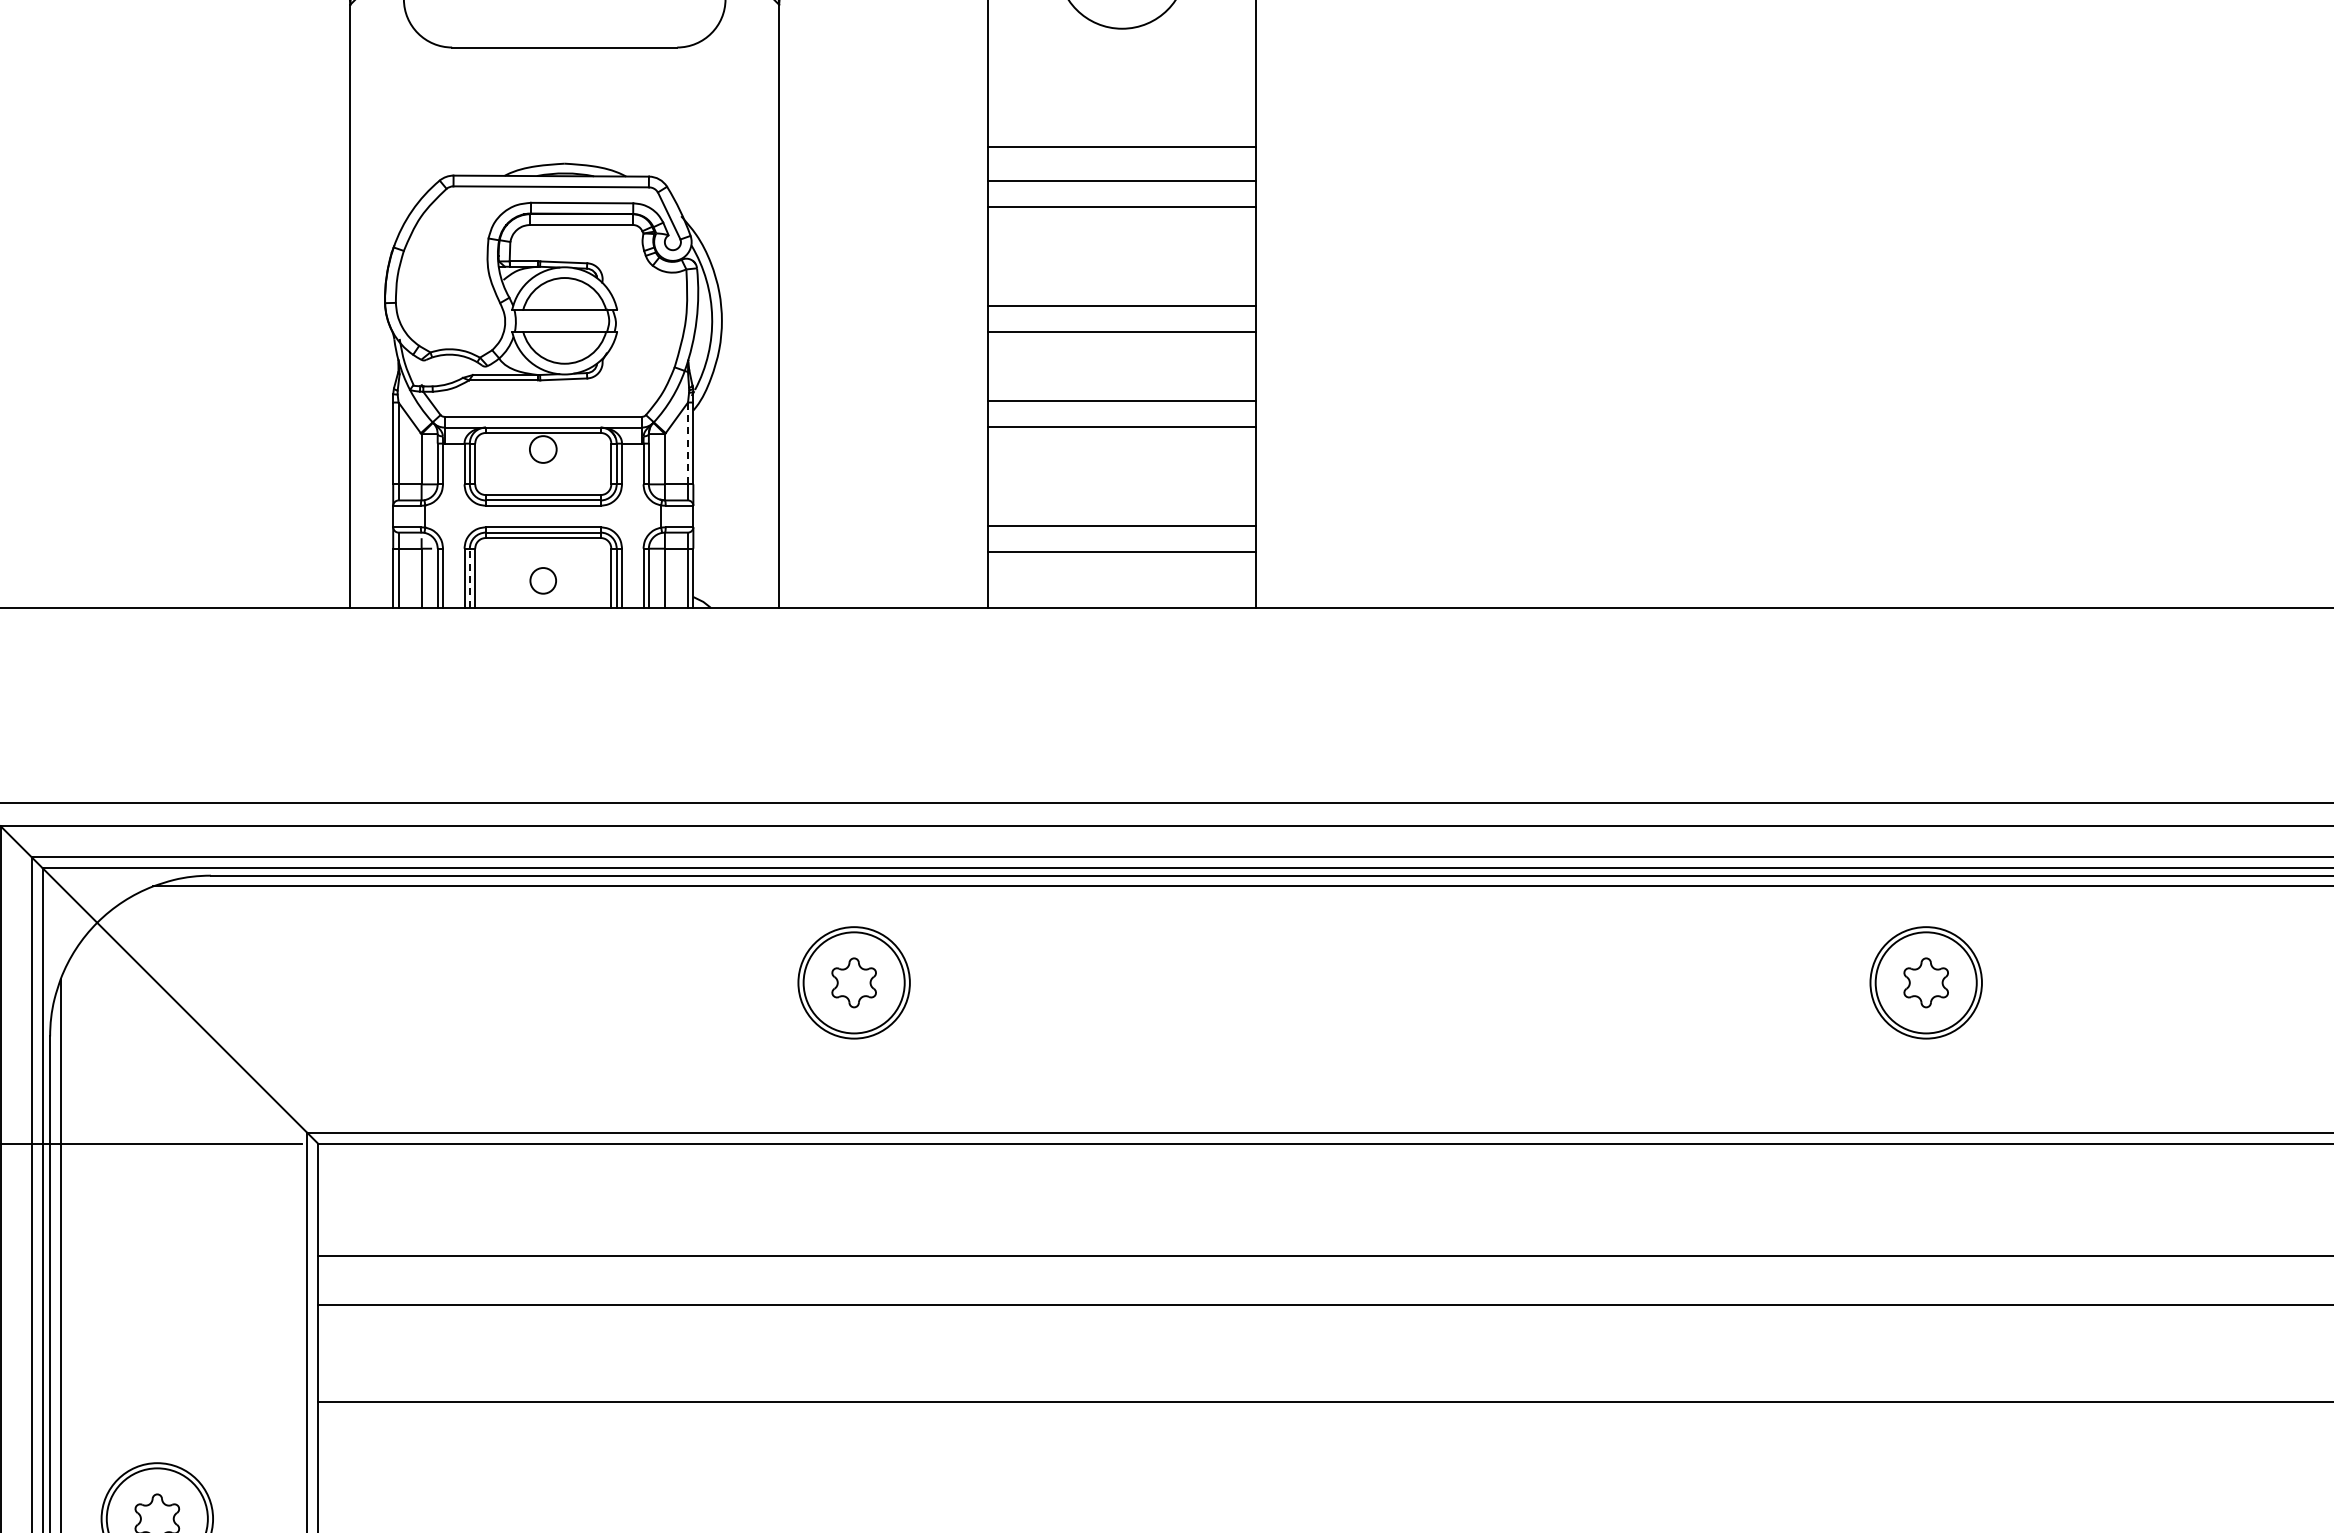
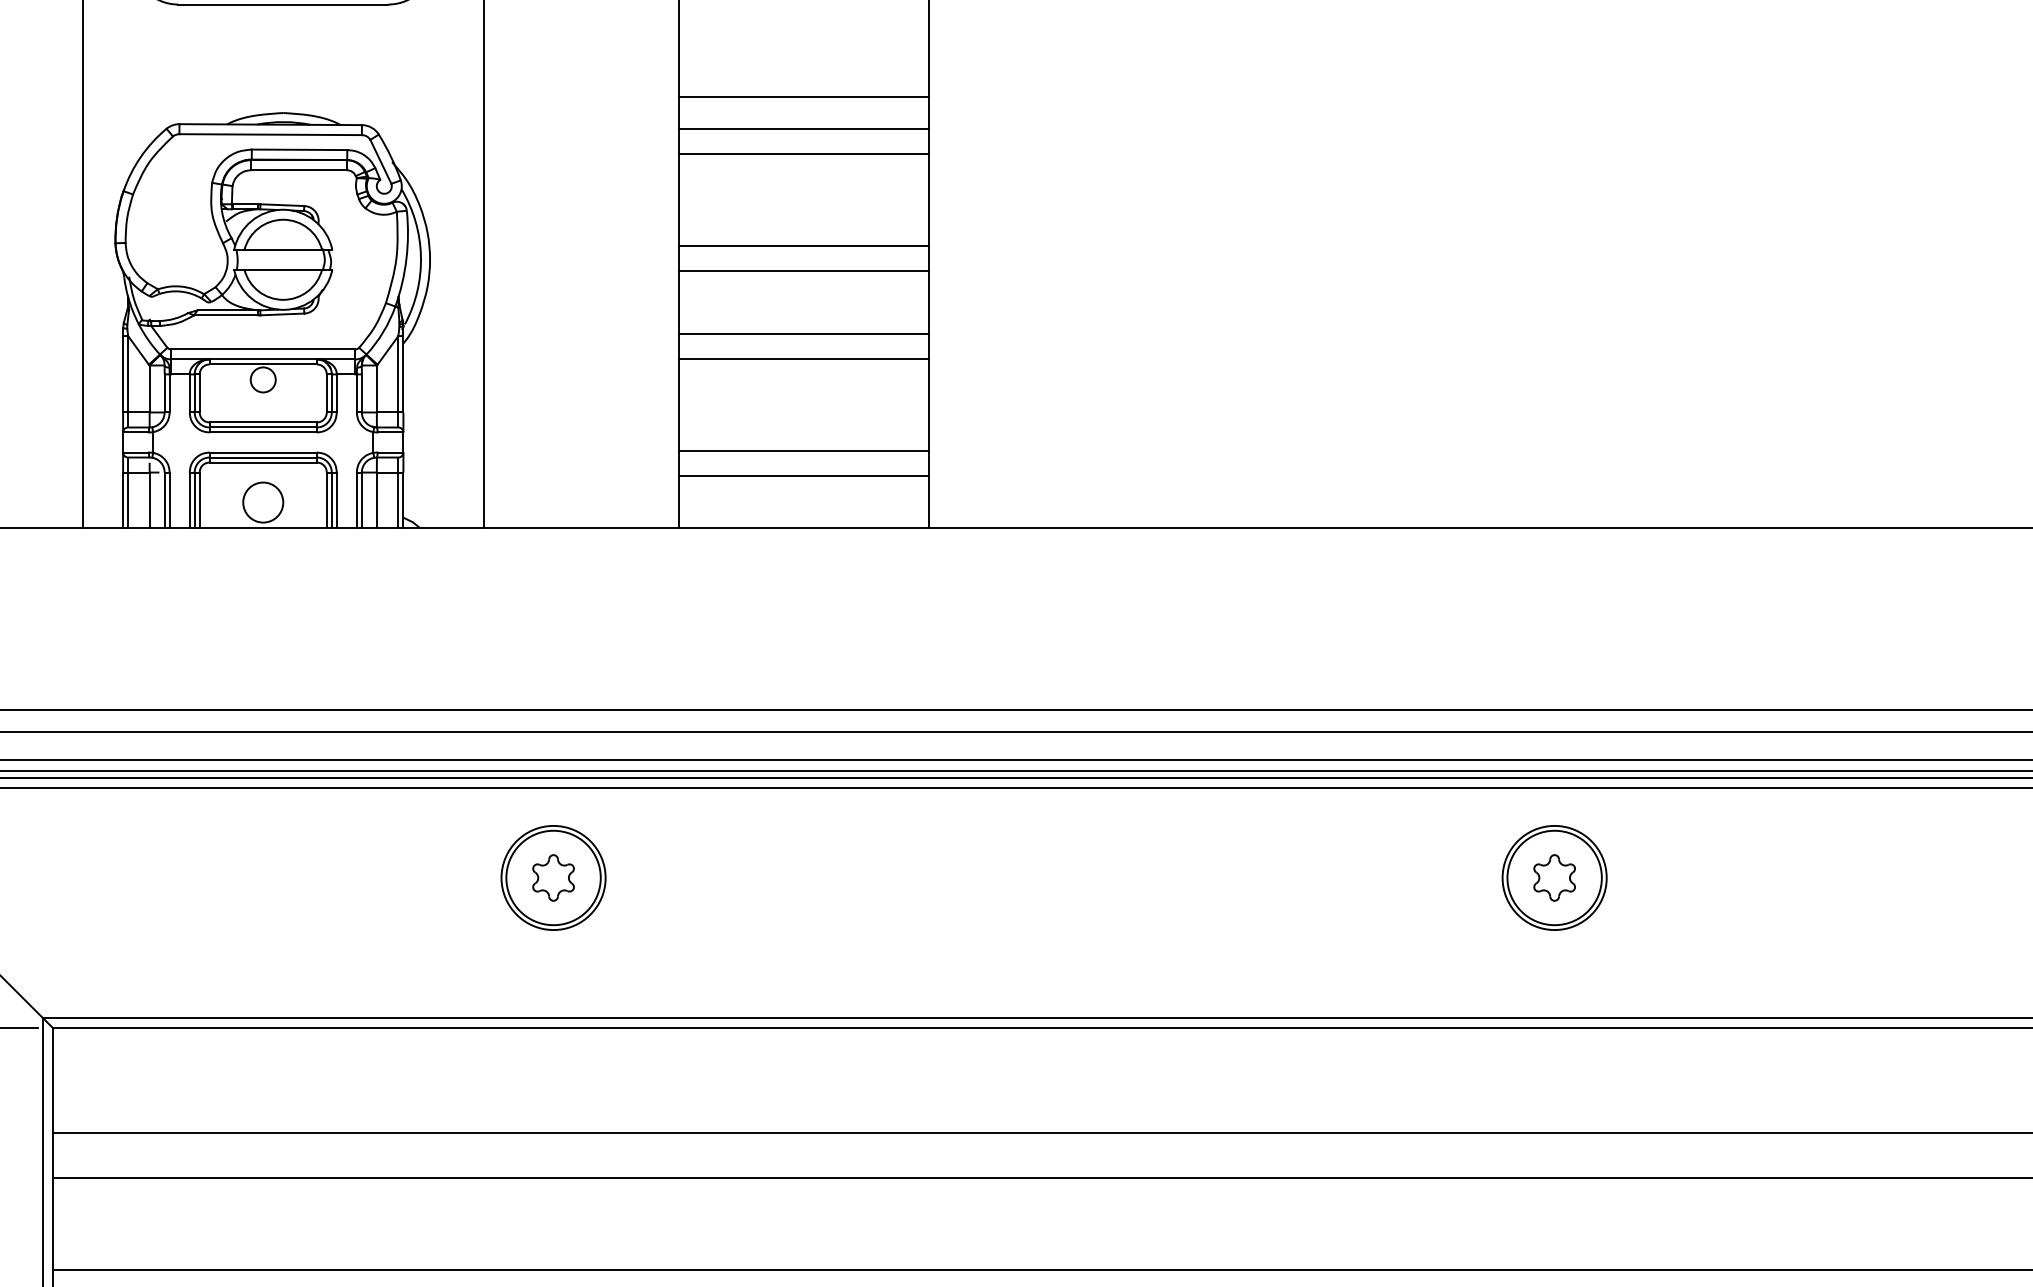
line: (688, 443) -> (398, 374), dashed -> solid
line: (469, 577) -> (194, 499), dashed -> solid
circle: (542, 580) -> (262, 502), size x1.67

